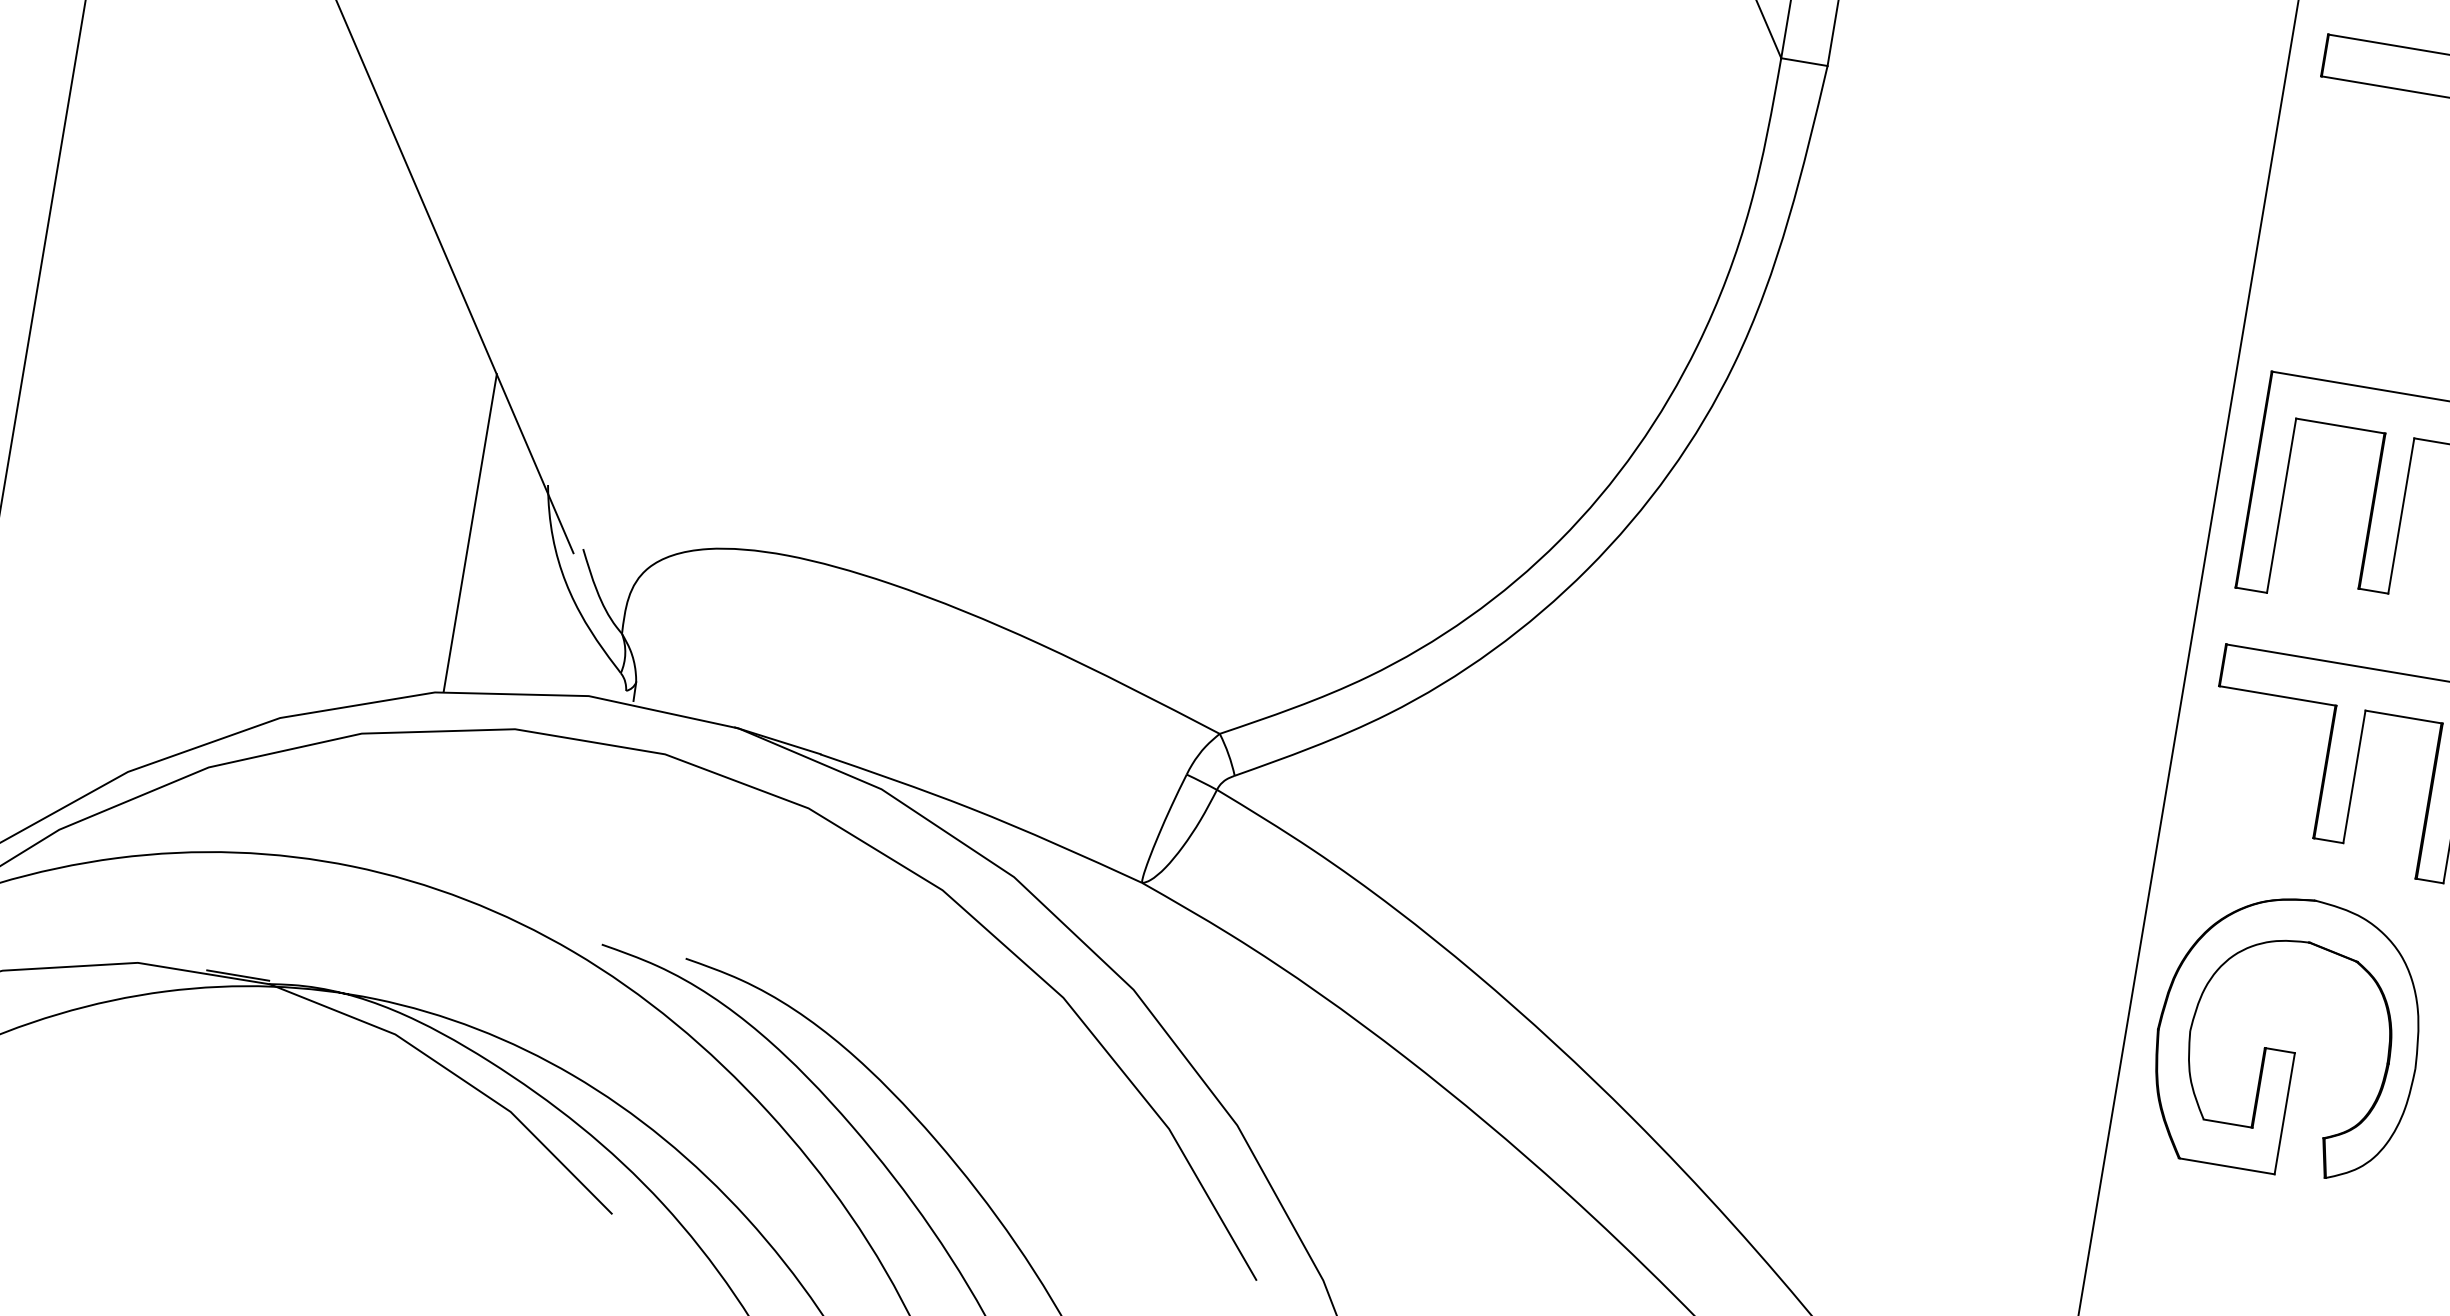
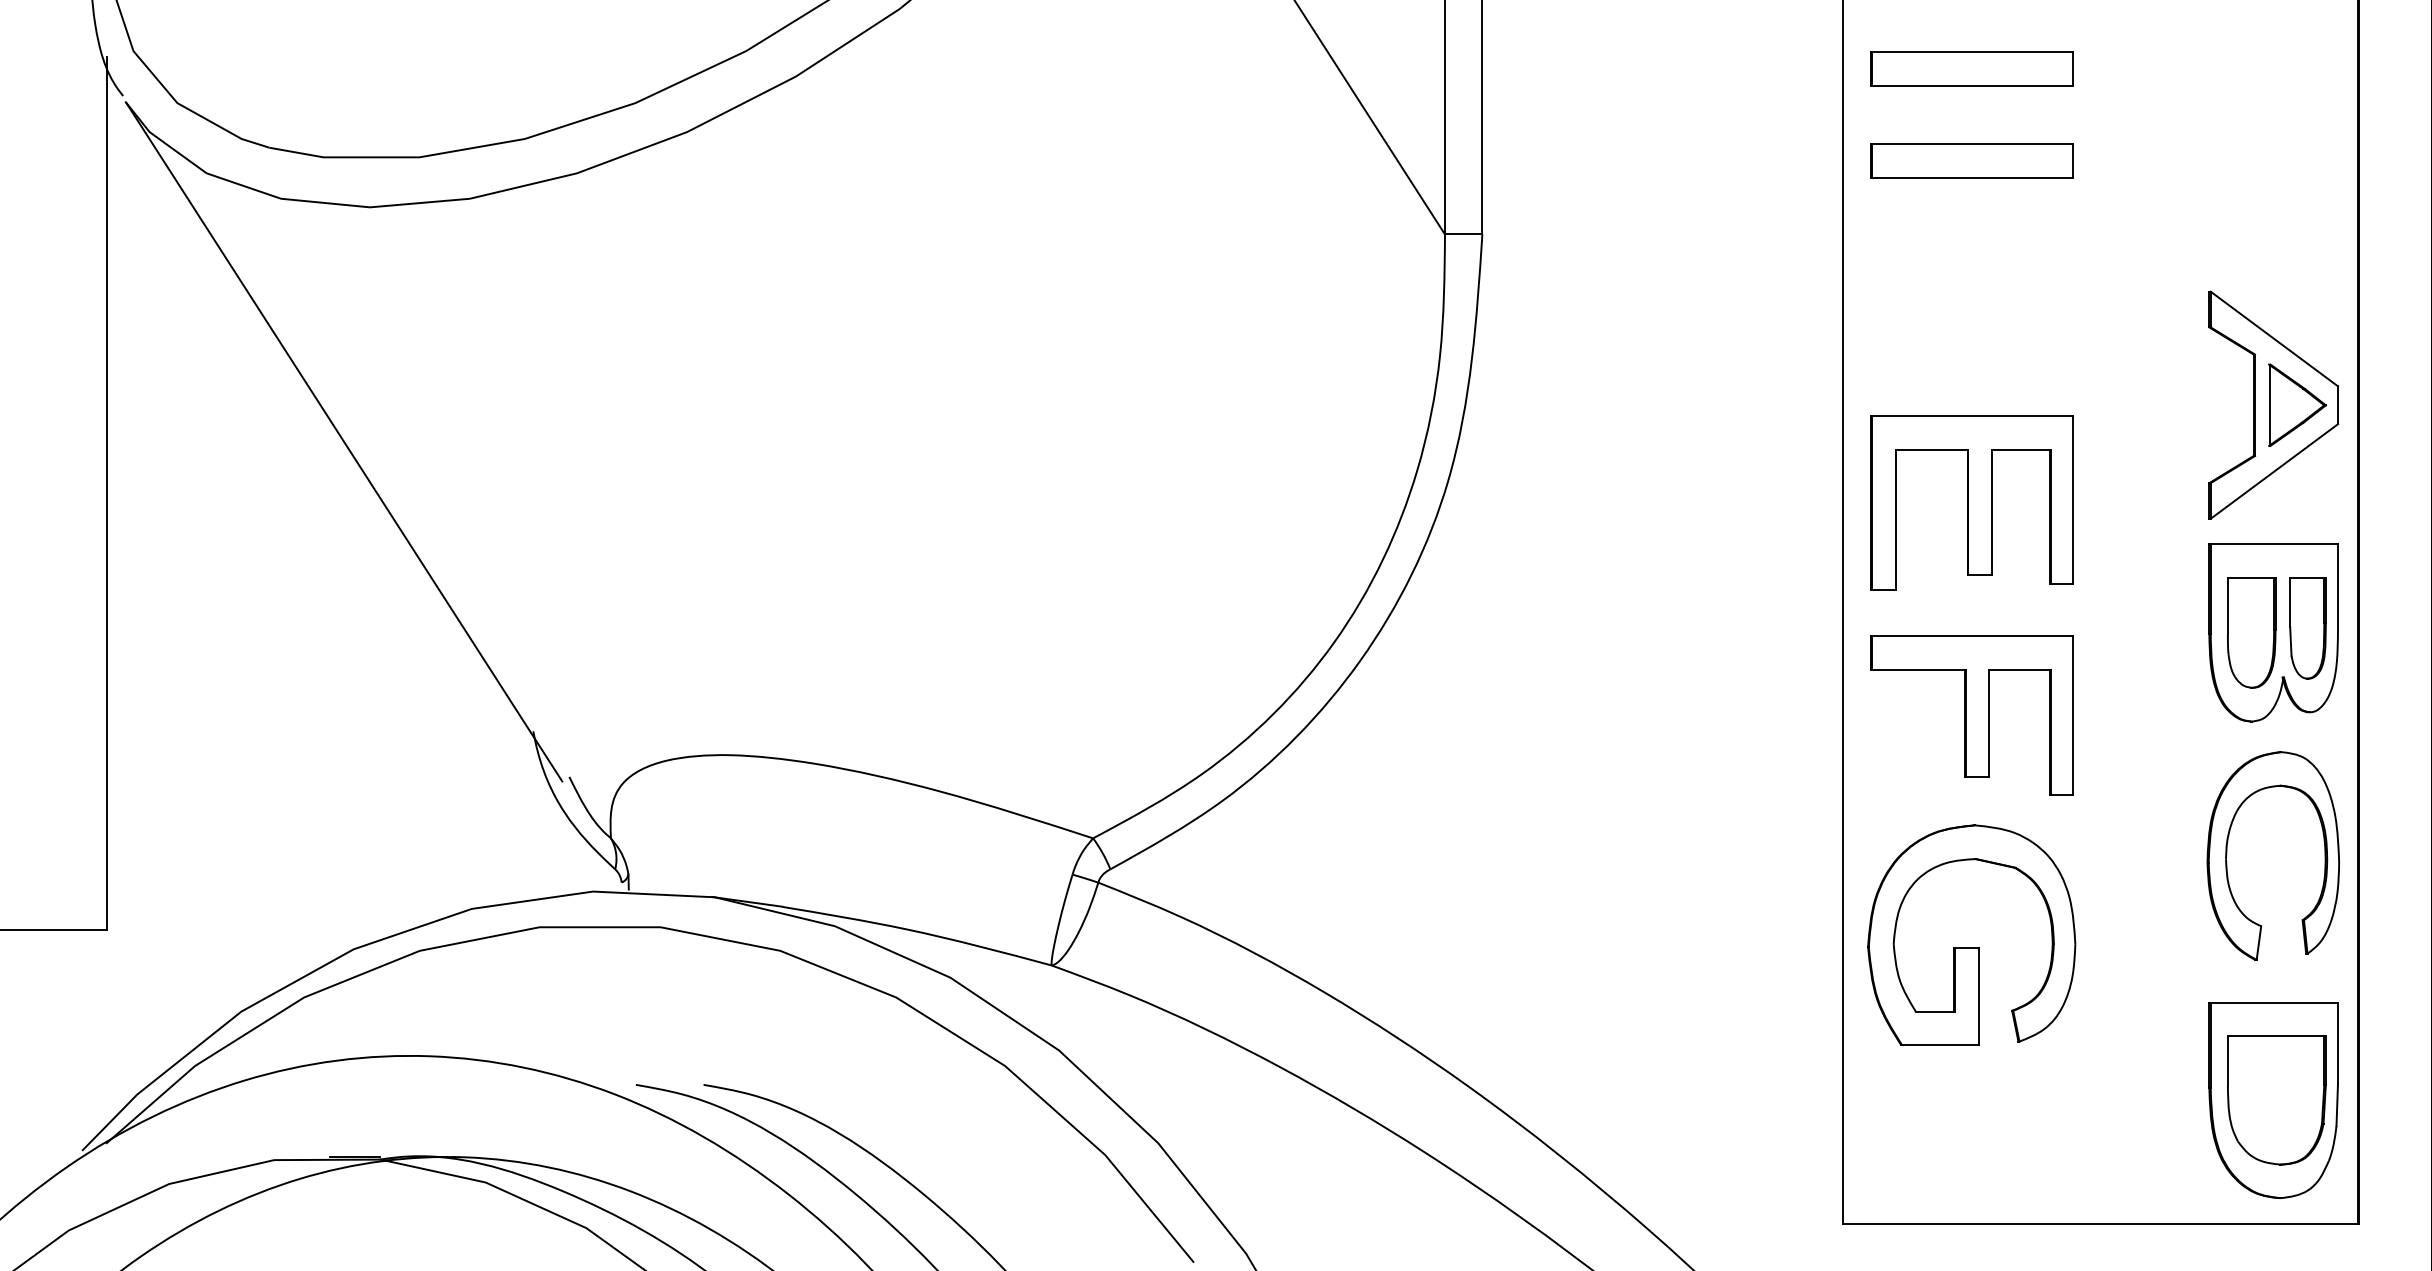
line: (470, 532) -> (478, 778), removed

